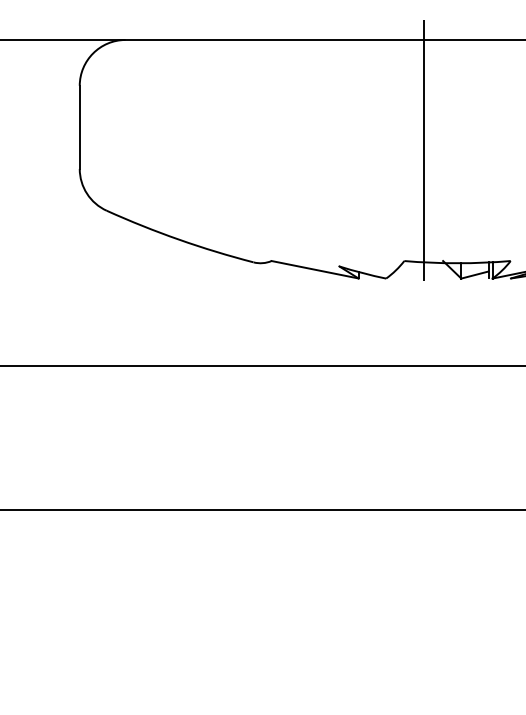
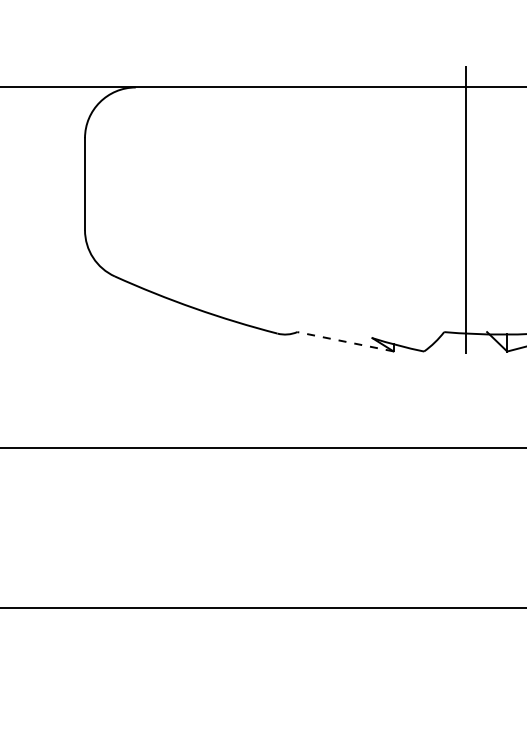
line: (314, 269) -> (344, 341), solid -> dashed

